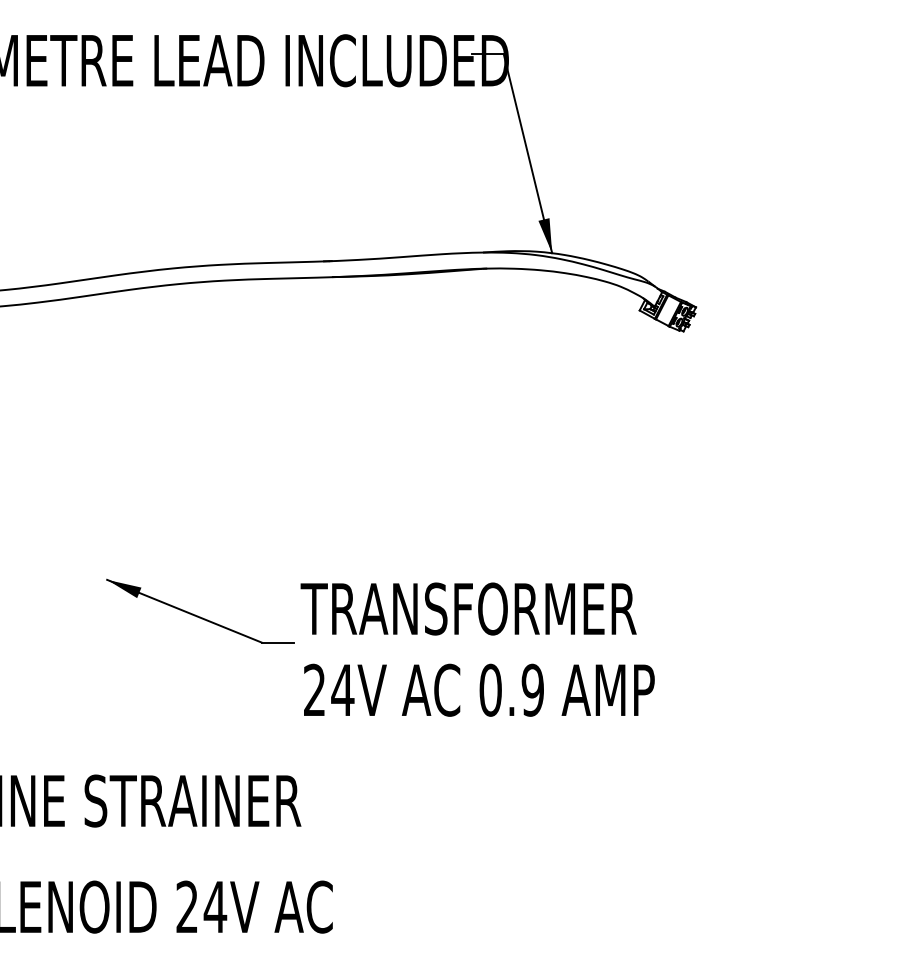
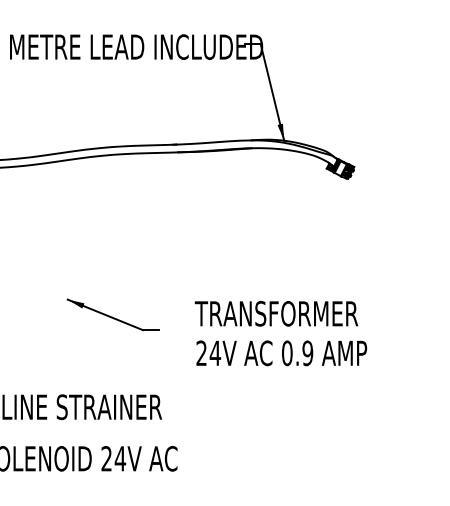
text: (476, 649) -> (280, 333), moved

